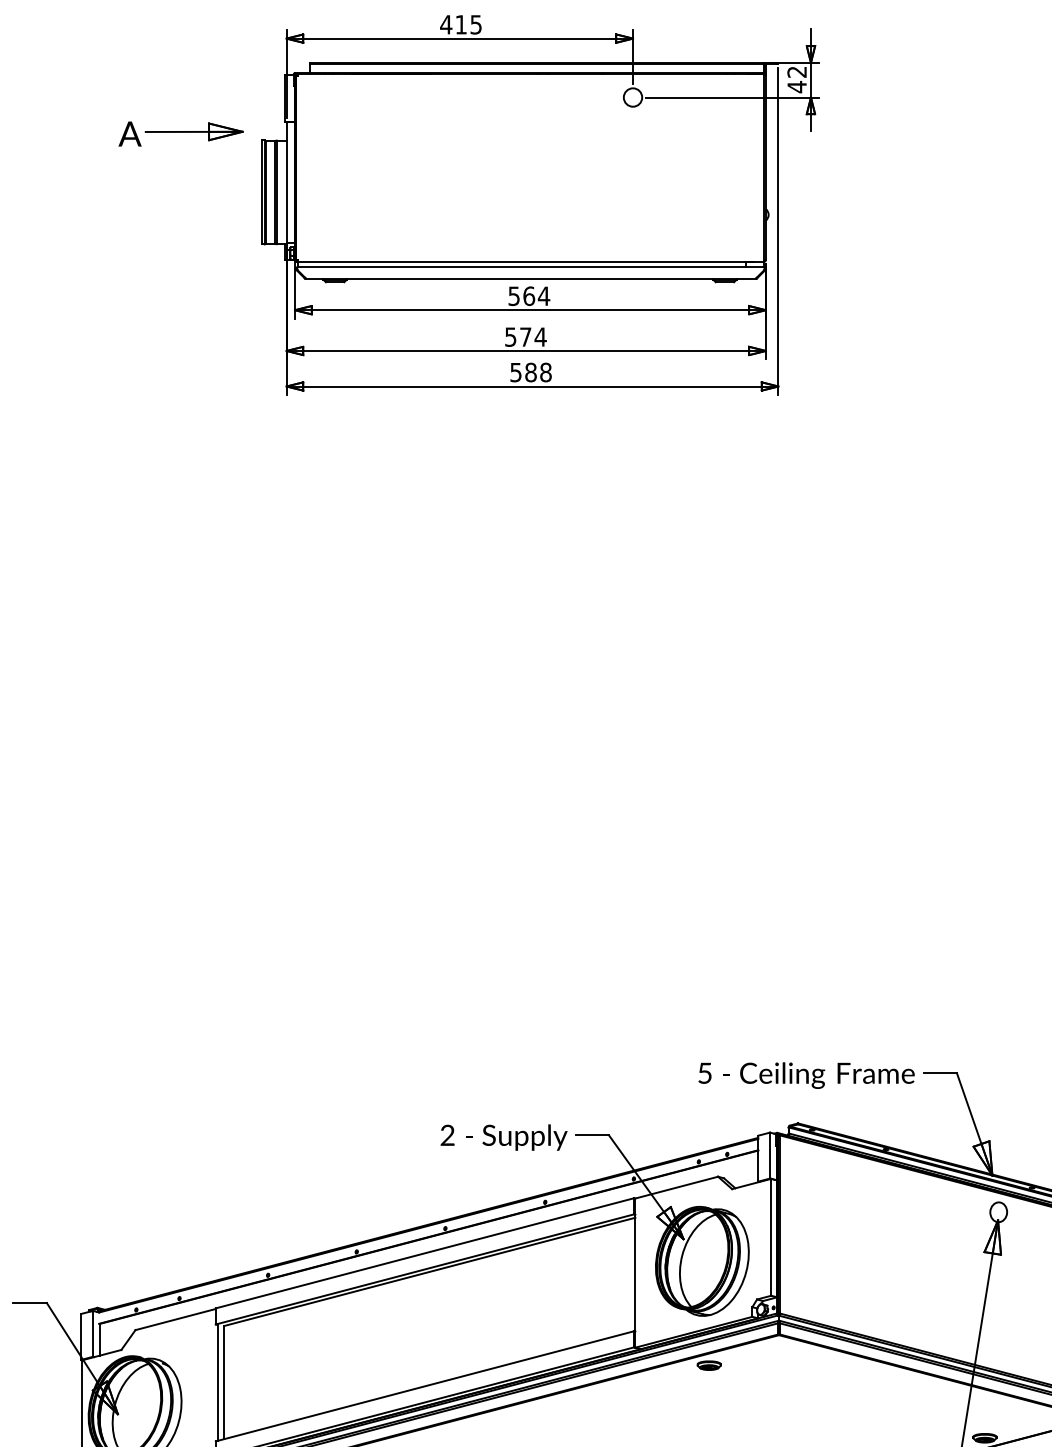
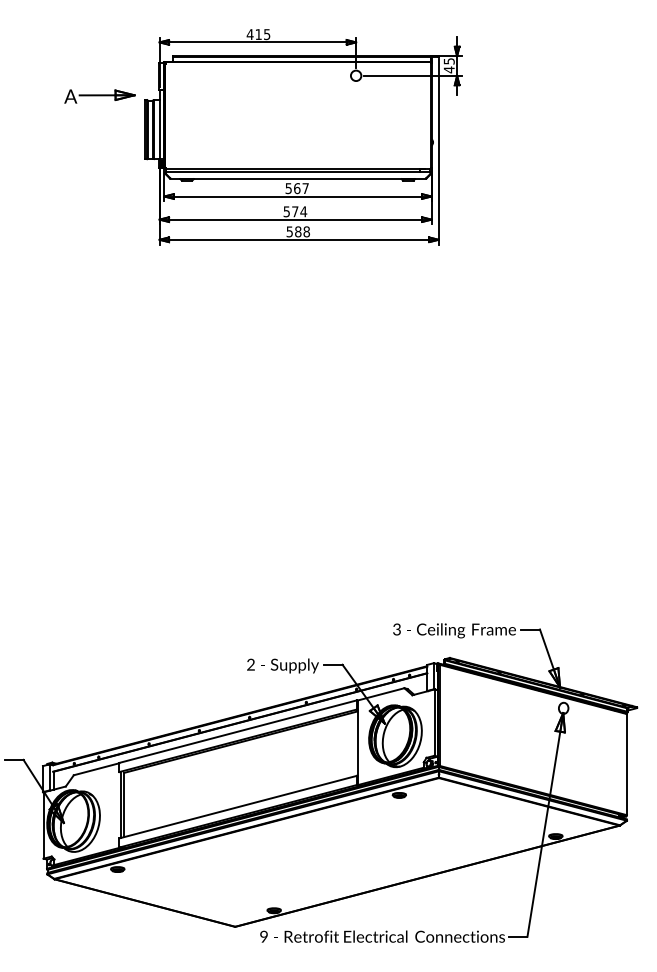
text: (795, 72) -> (448, 61), 42 -> 45
text: (543, 296) -> (305, 188), 564 -> 567
text: (704, 1073) -> (396, 629), 5 -> 3

